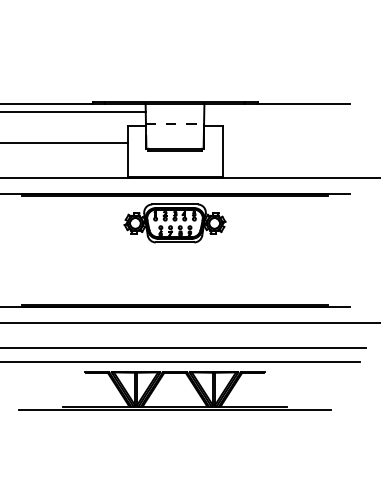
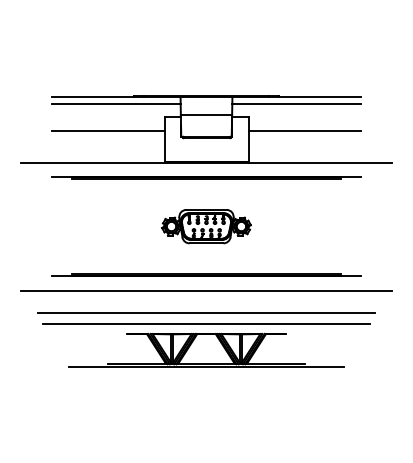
line: (277, 112) -> (296, 104), added
line: (175, 124) -> (206, 115), dashed -> solid
line: (286, 142) -> (304, 131), added
part: (175, 223) -> (206, 226), moved

